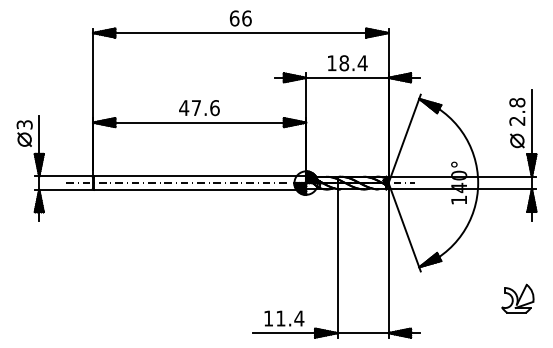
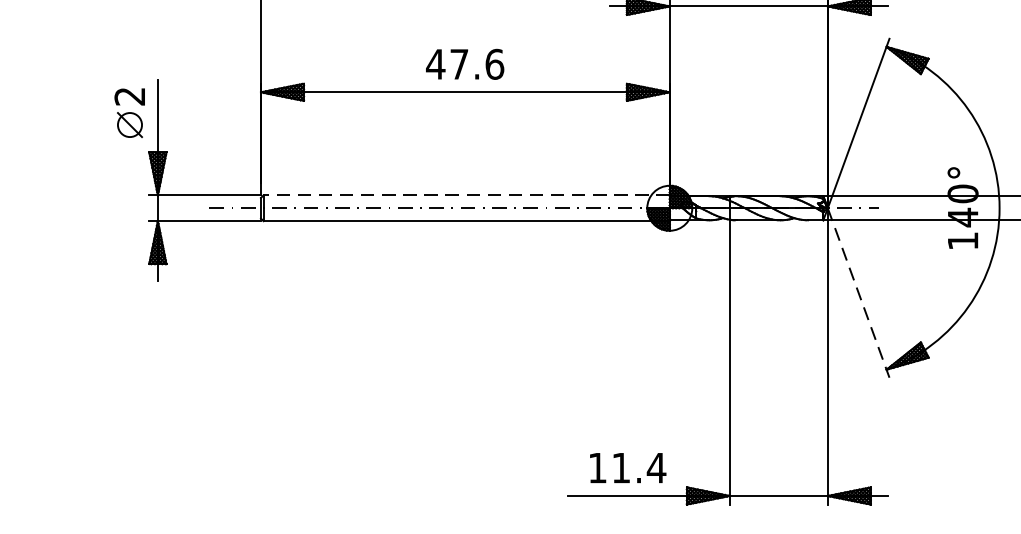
text: (24, 124) -> (129, 95), 3 -> 2
line: (200, 176) -> (467, 195), solid -> dashed
line: (404, 227) -> (858, 293), solid -> dashed

